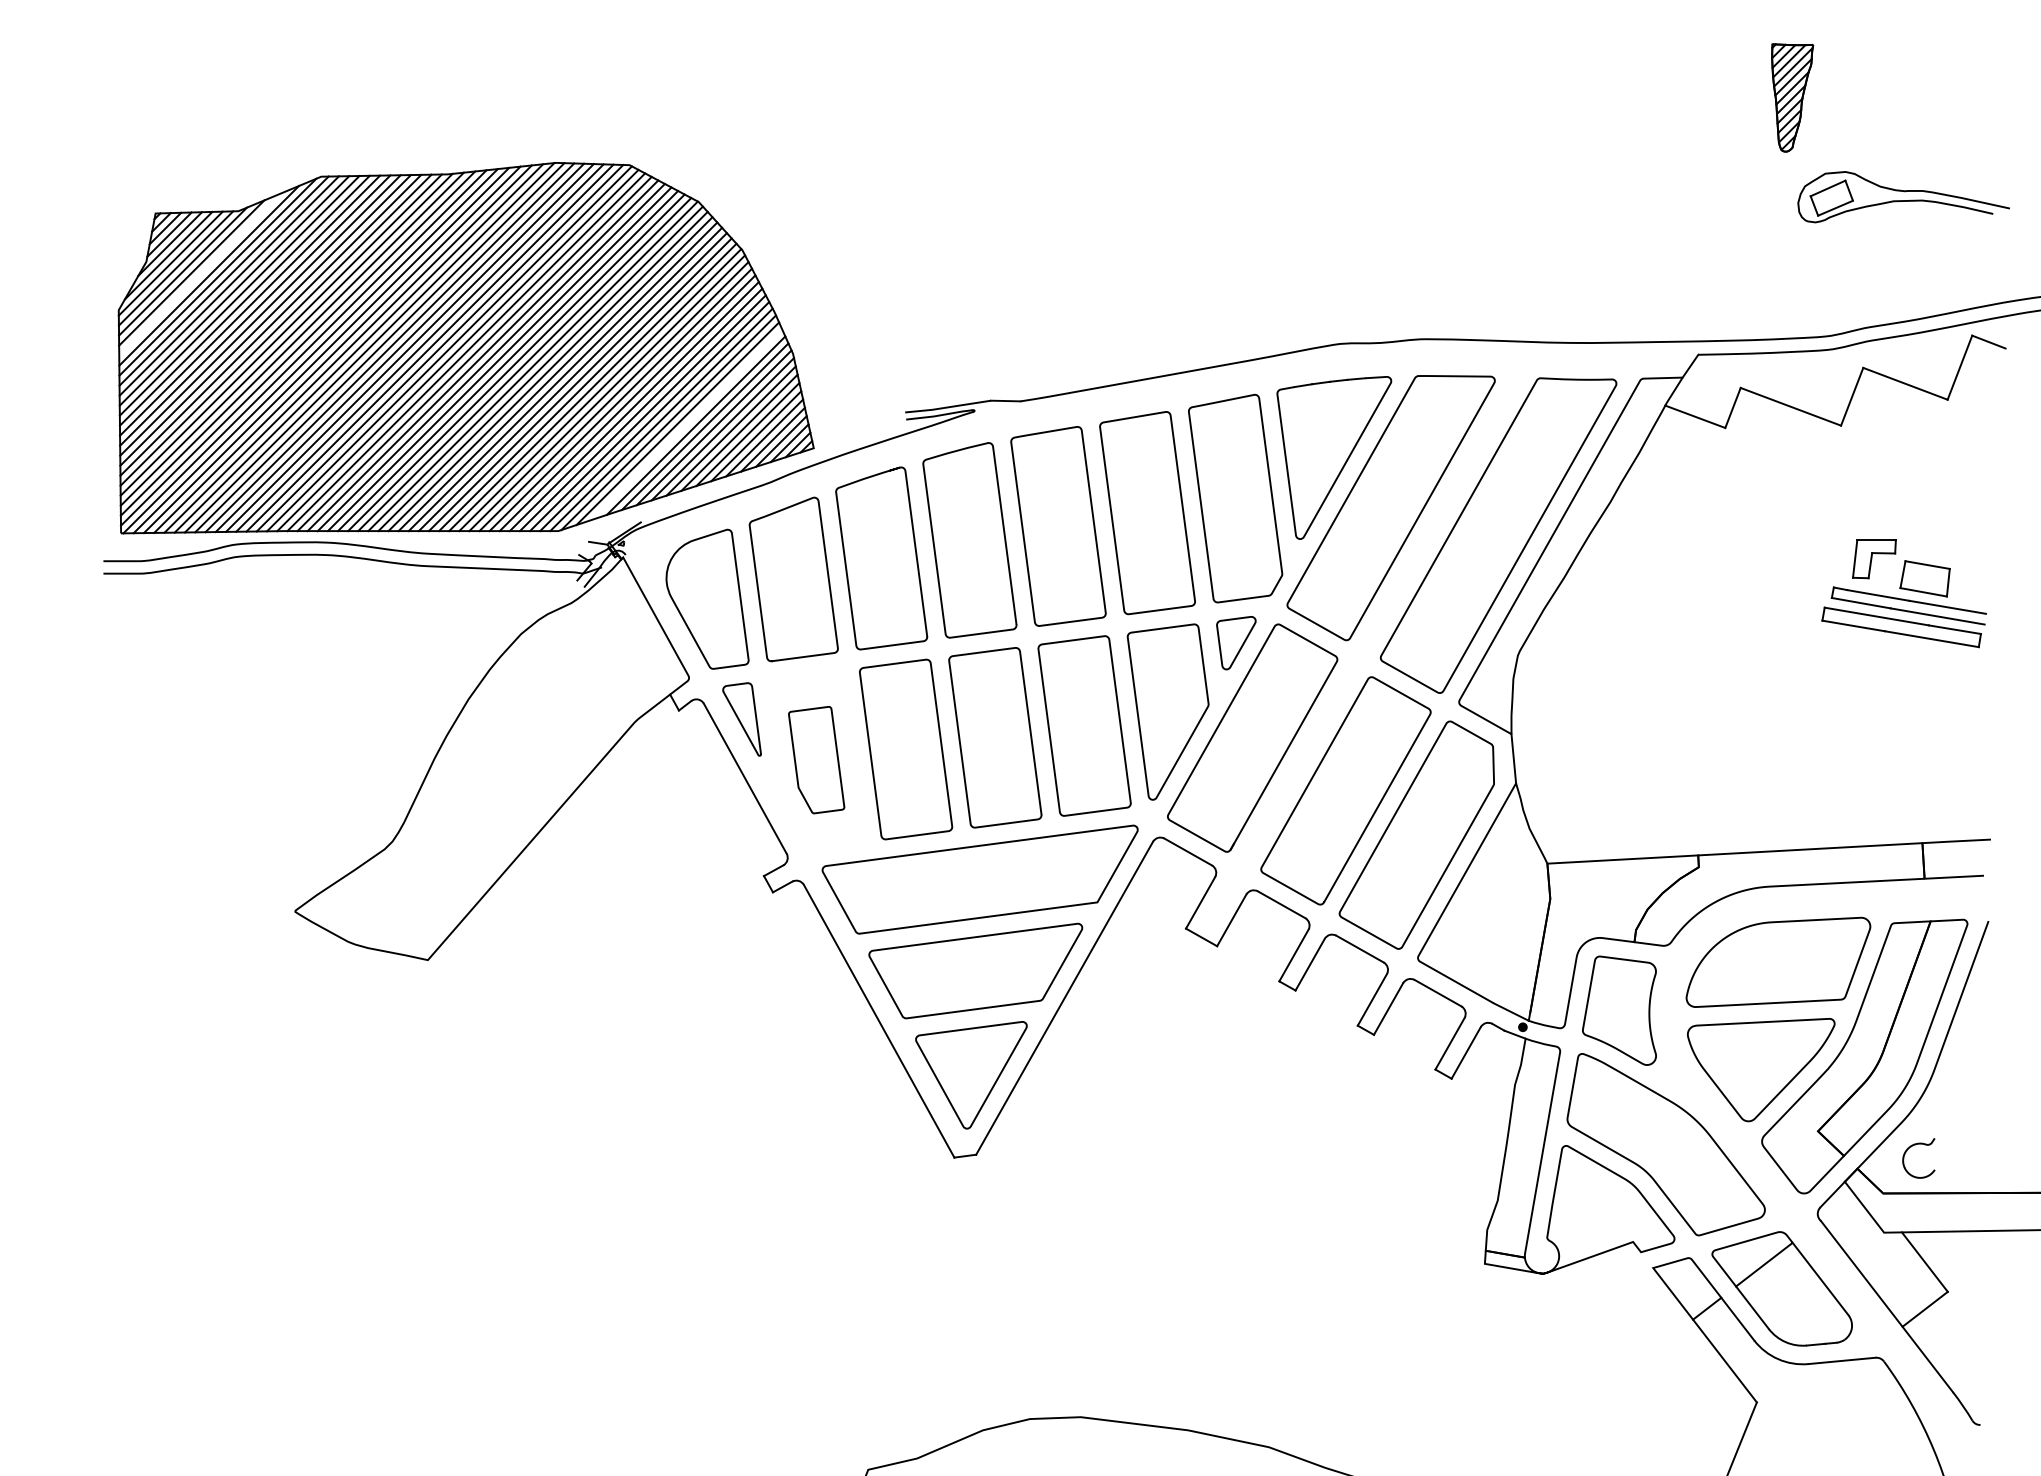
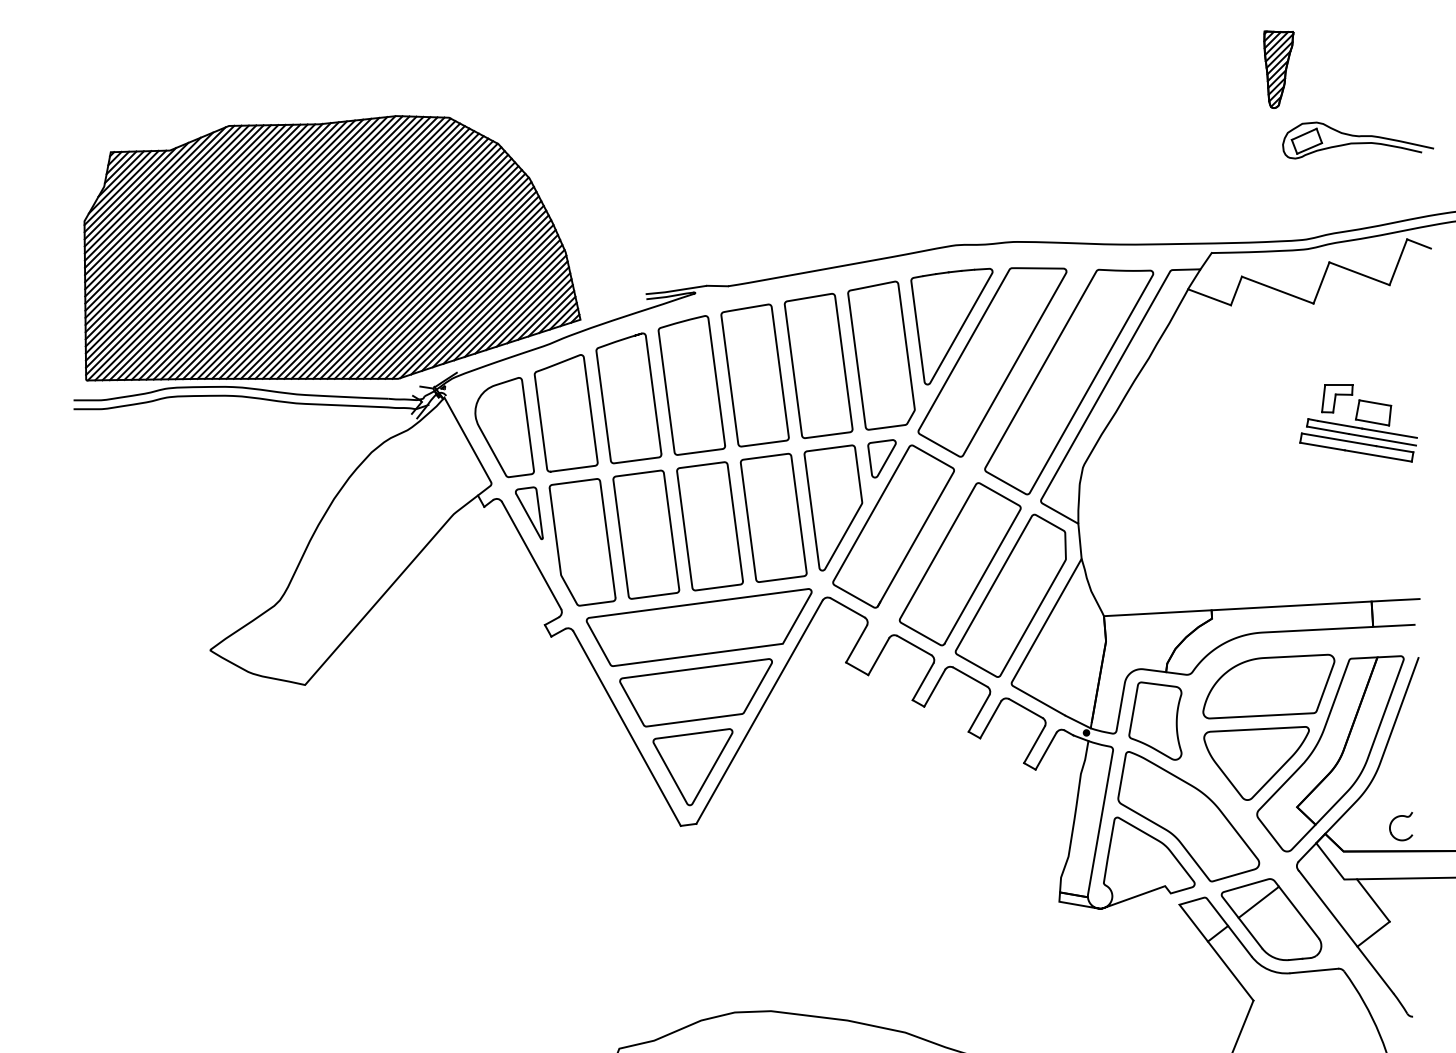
line: (200, 274) -> (142, 195), added
line: (686, 424) -> (489, 302), added
part: (816, 759) -> (582, 541), size x1.67
curve: (1911, 1147) -> (1395, 818), moved

